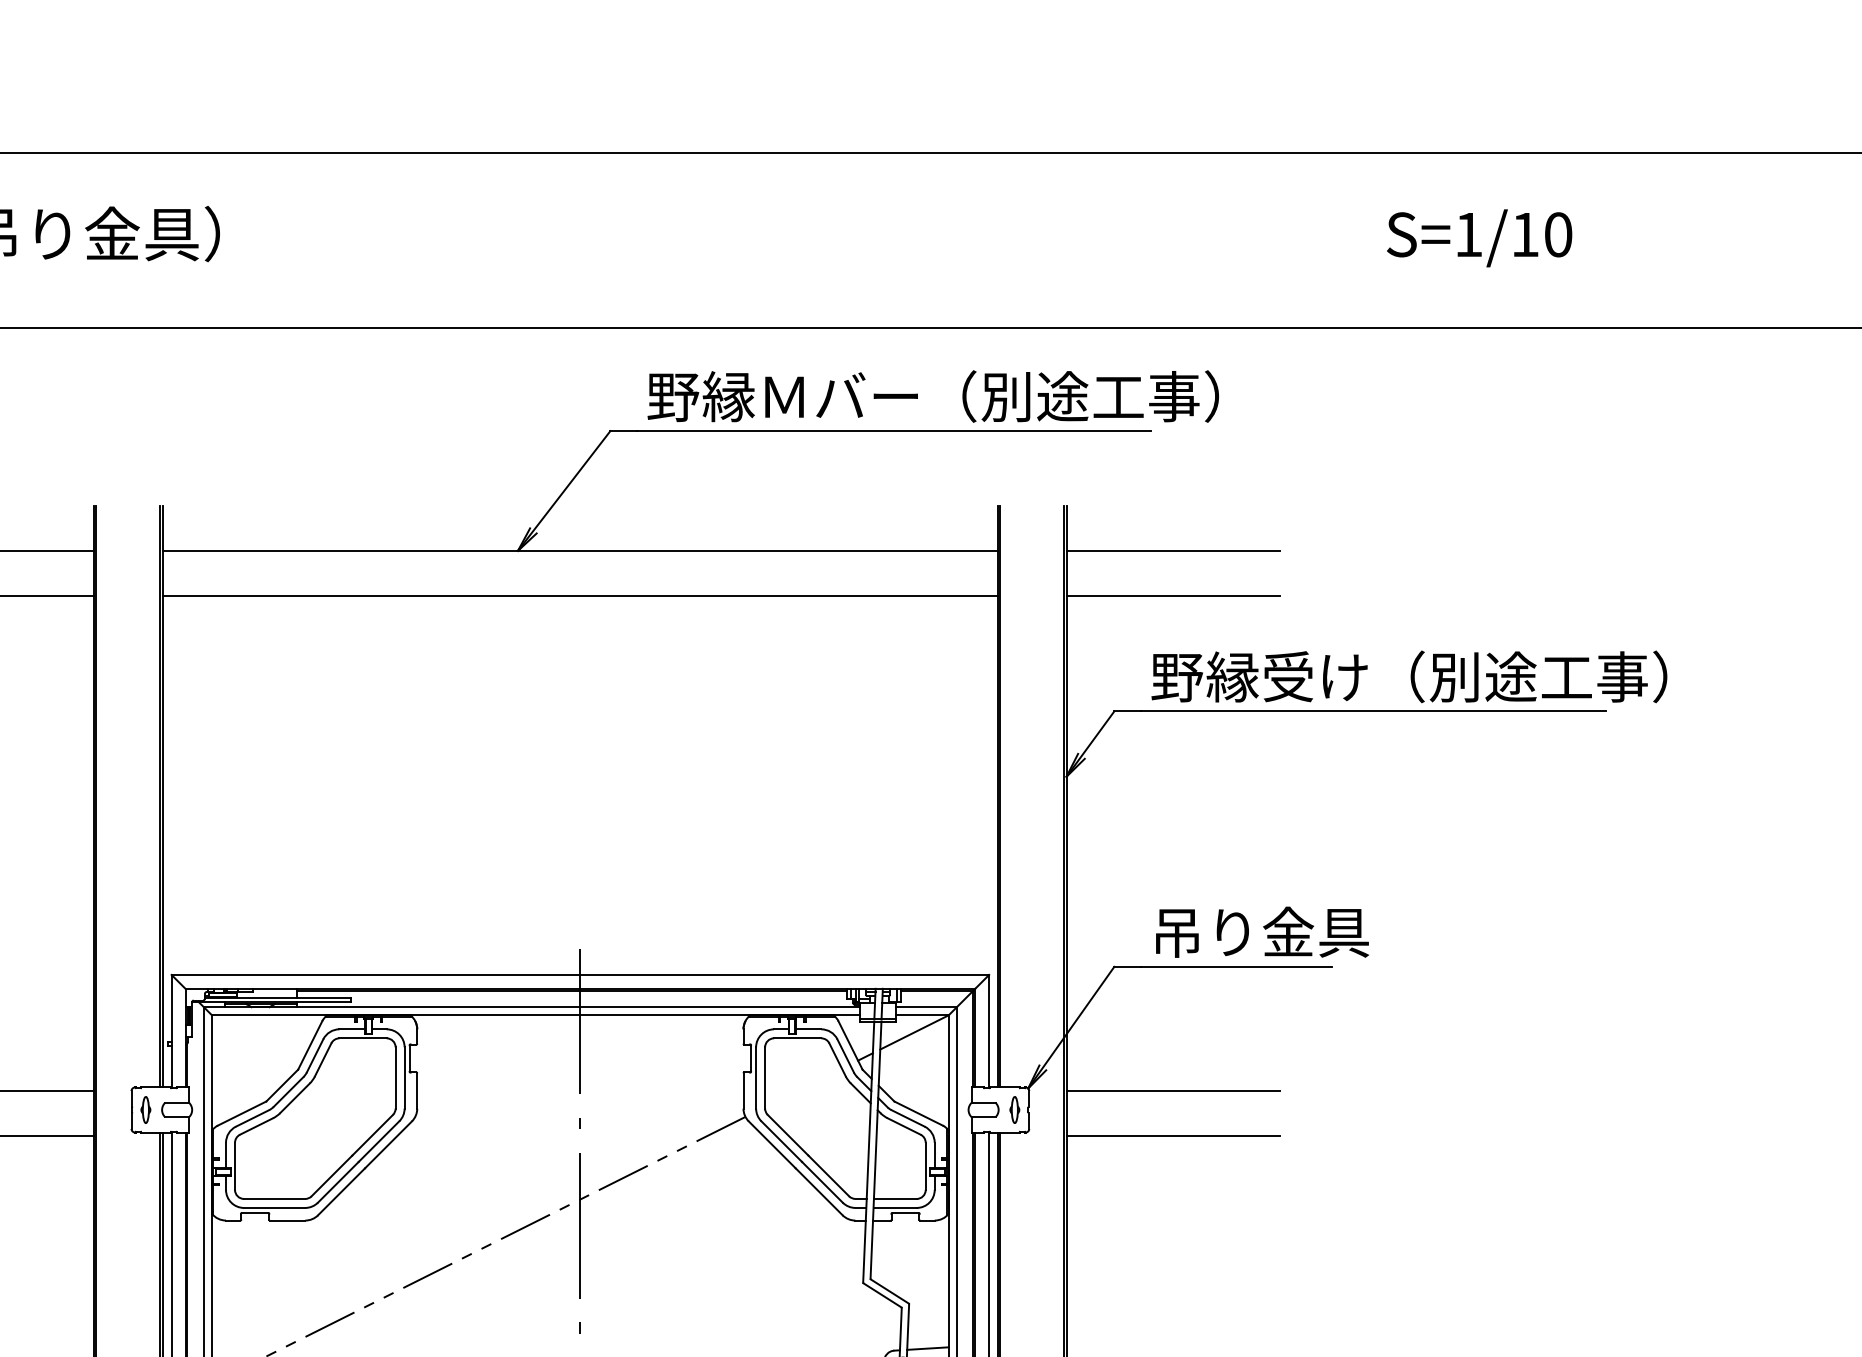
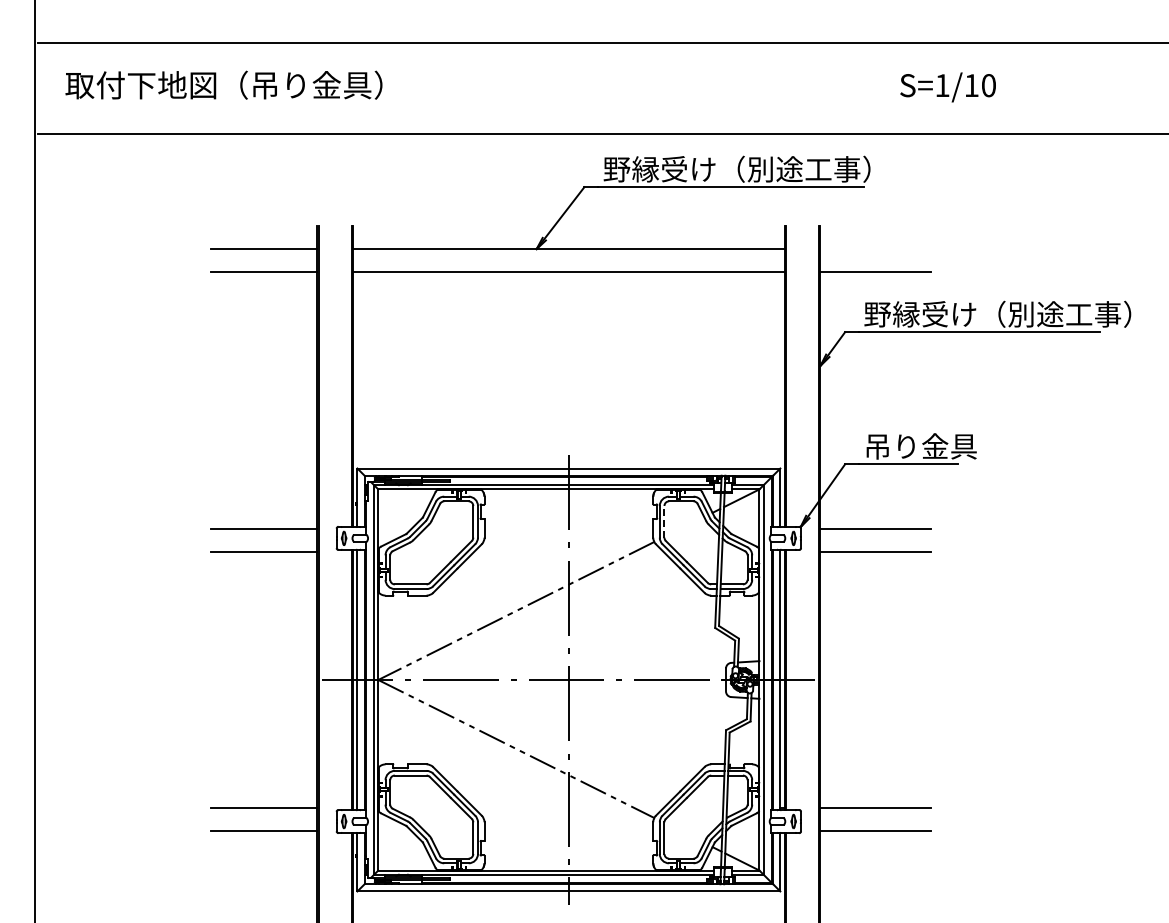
text: (1478, 238) -> (947, 87), moved
text: (989, 394) -> (780, 168), 野縁Ｍバー（別途工事） -> 野縁受け（別途工事）
line: (1173, 551) -> (875, 249), removed
line: (765, 1077) -> (664, 521), solid -> dashed

